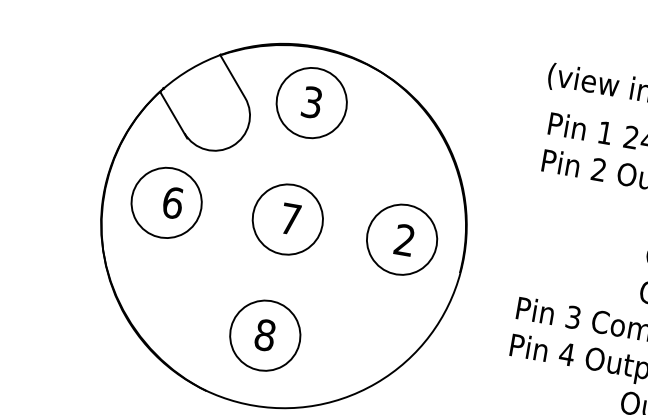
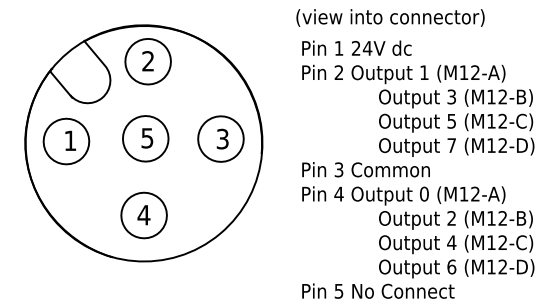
text: (312, 102) -> (148, 61), 3 -> 2
text: (173, 202) -> (70, 140), 6 -> 1
text: (290, 219) -> (147, 138), 7 -> 5
text: (404, 240) -> (222, 139), 2 -> 3
text: (264, 333) -> (143, 214), 8 -> 4

